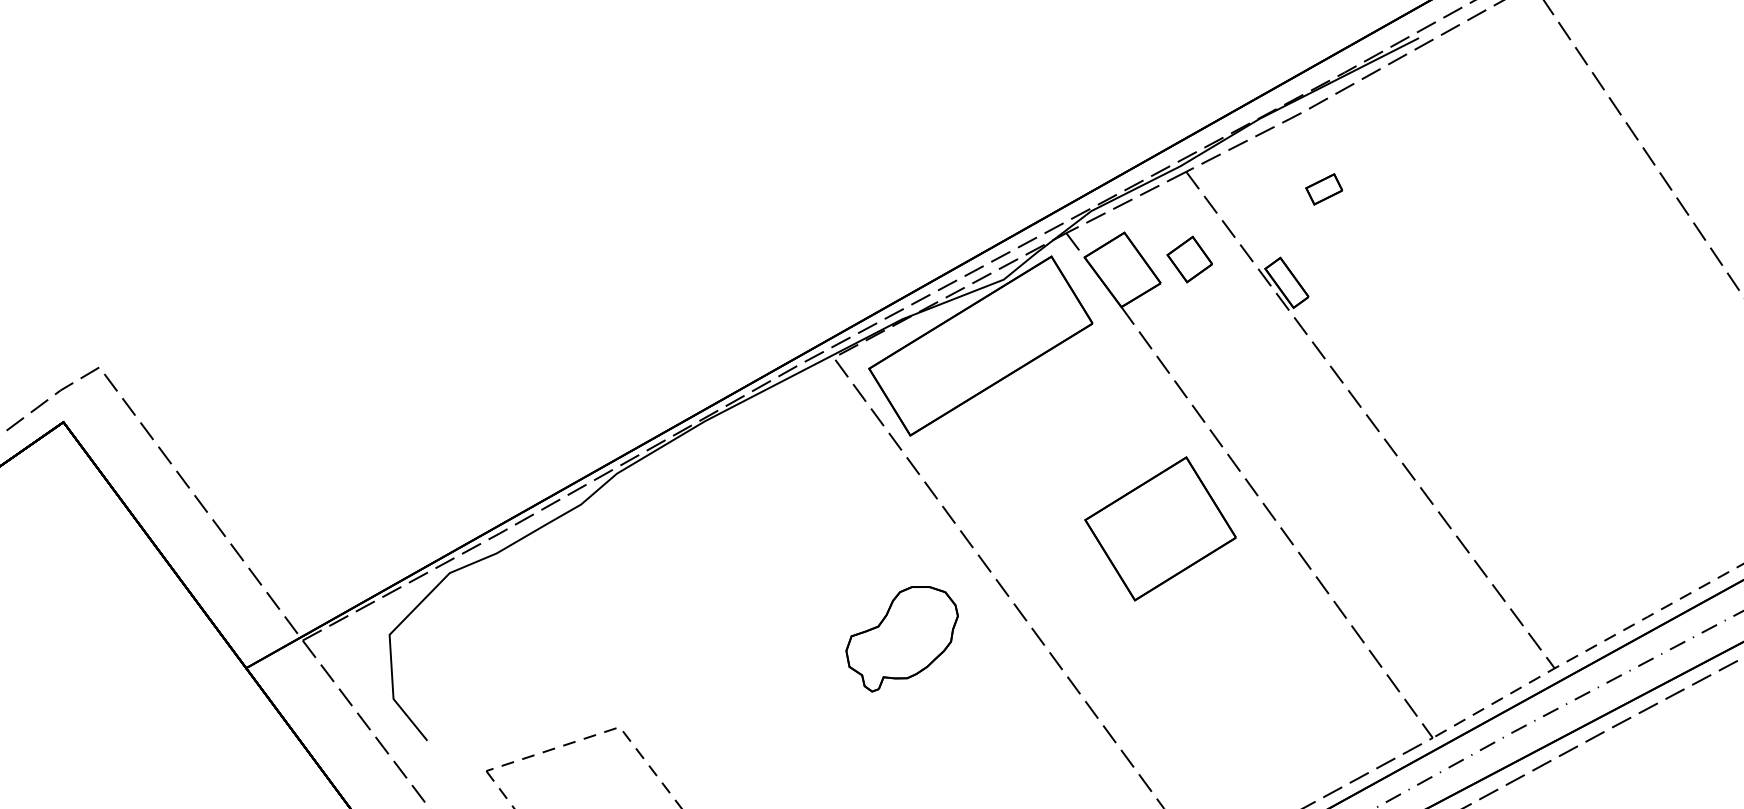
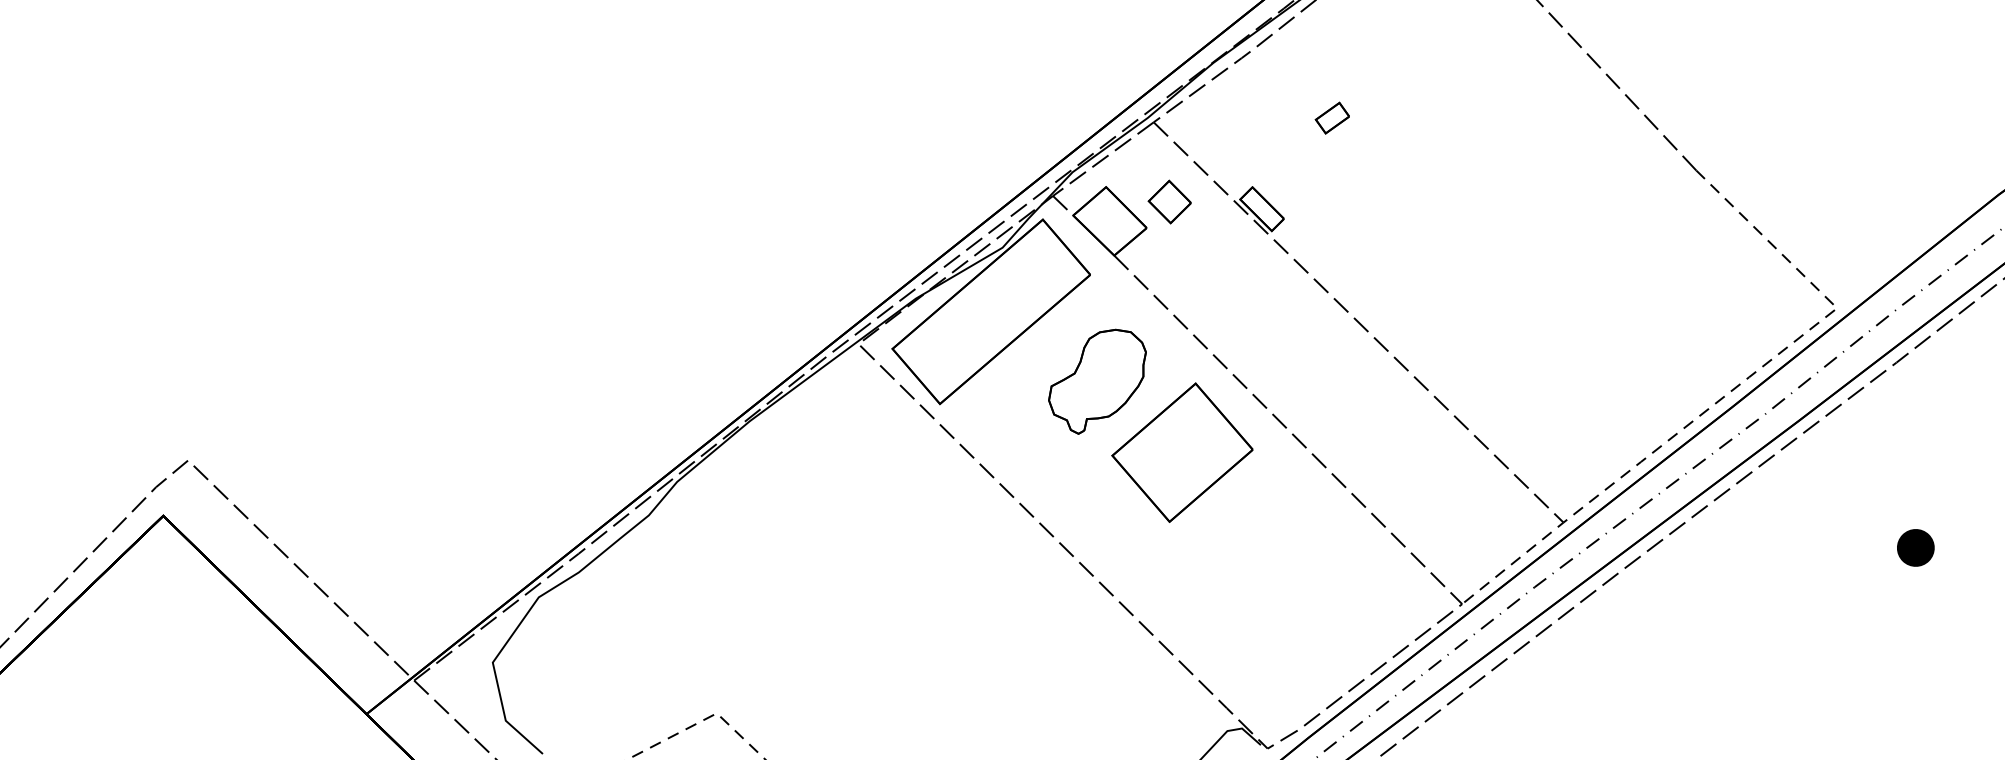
part: (1323, 188) -> (1331, 117), moved
part: (901, 639) -> (1097, 381), moved

